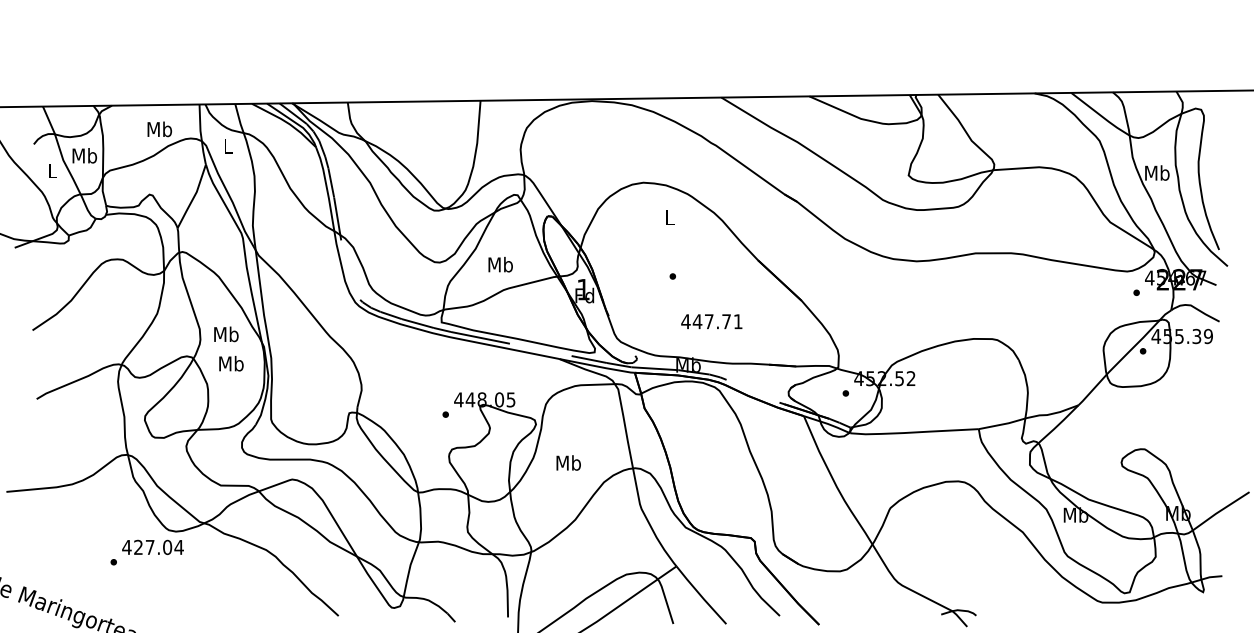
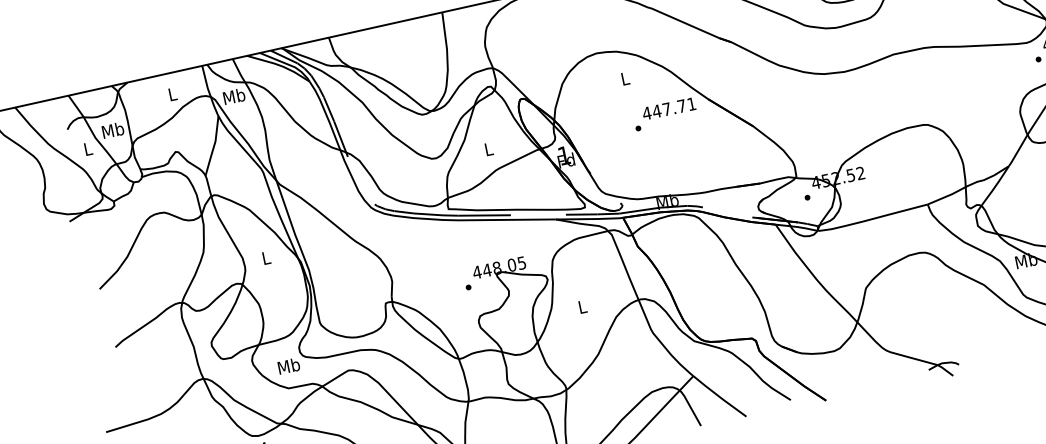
text: (159, 129) -> (172, 94), Mb -> L
text: (228, 145) -> (234, 95), L -> Mb
text: (500, 264) -> (488, 149), Mb -> L
text: (711, 321) -> (668, 108), moved
text: (226, 334) -> (266, 258), Mb -> L
text: (231, 363) -> (289, 365), moved
text: (568, 462) -> (582, 306), Mb -> L

